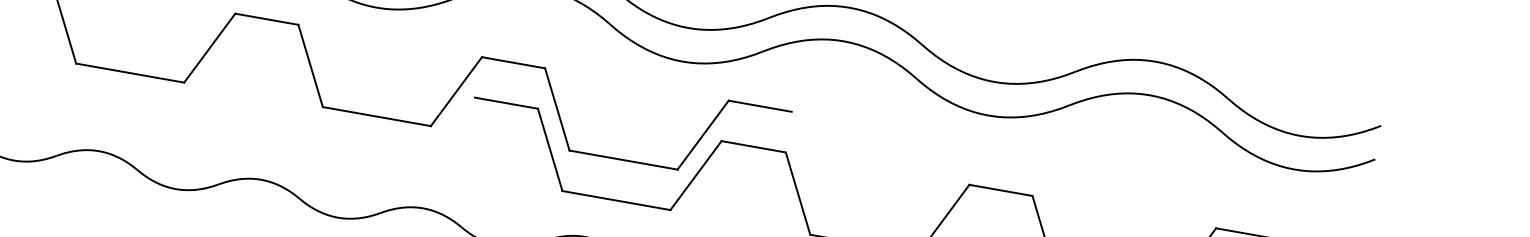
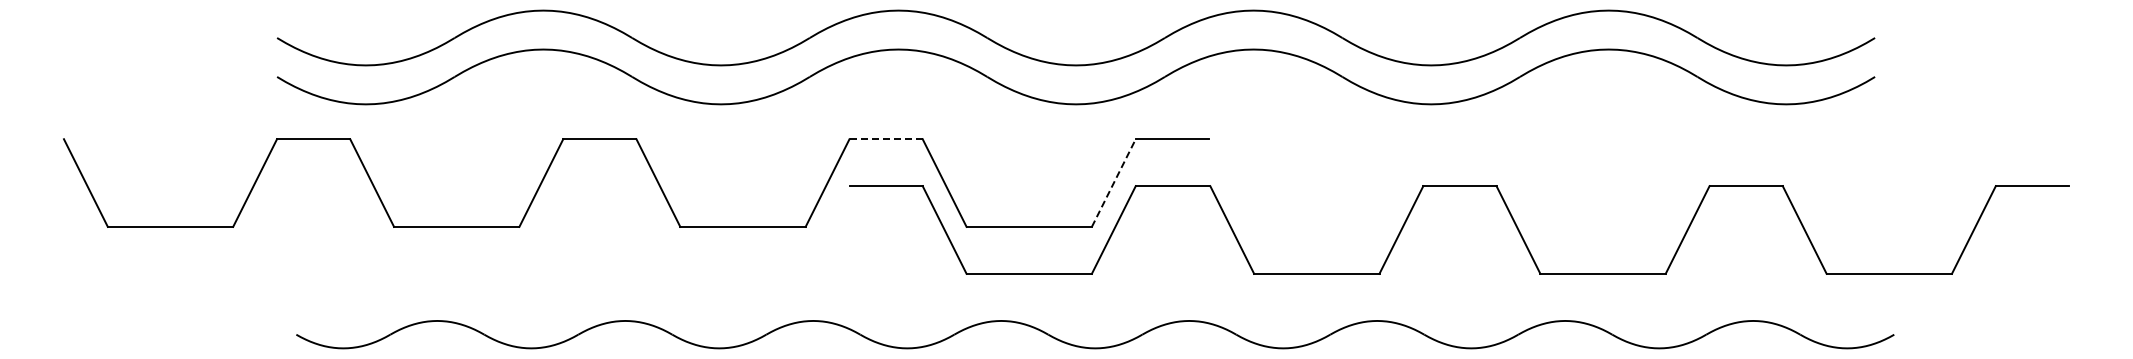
line: (513, 63) -> (886, 139), solid -> dashed
line: (703, 134) -> (1114, 182), solid -> dashed

